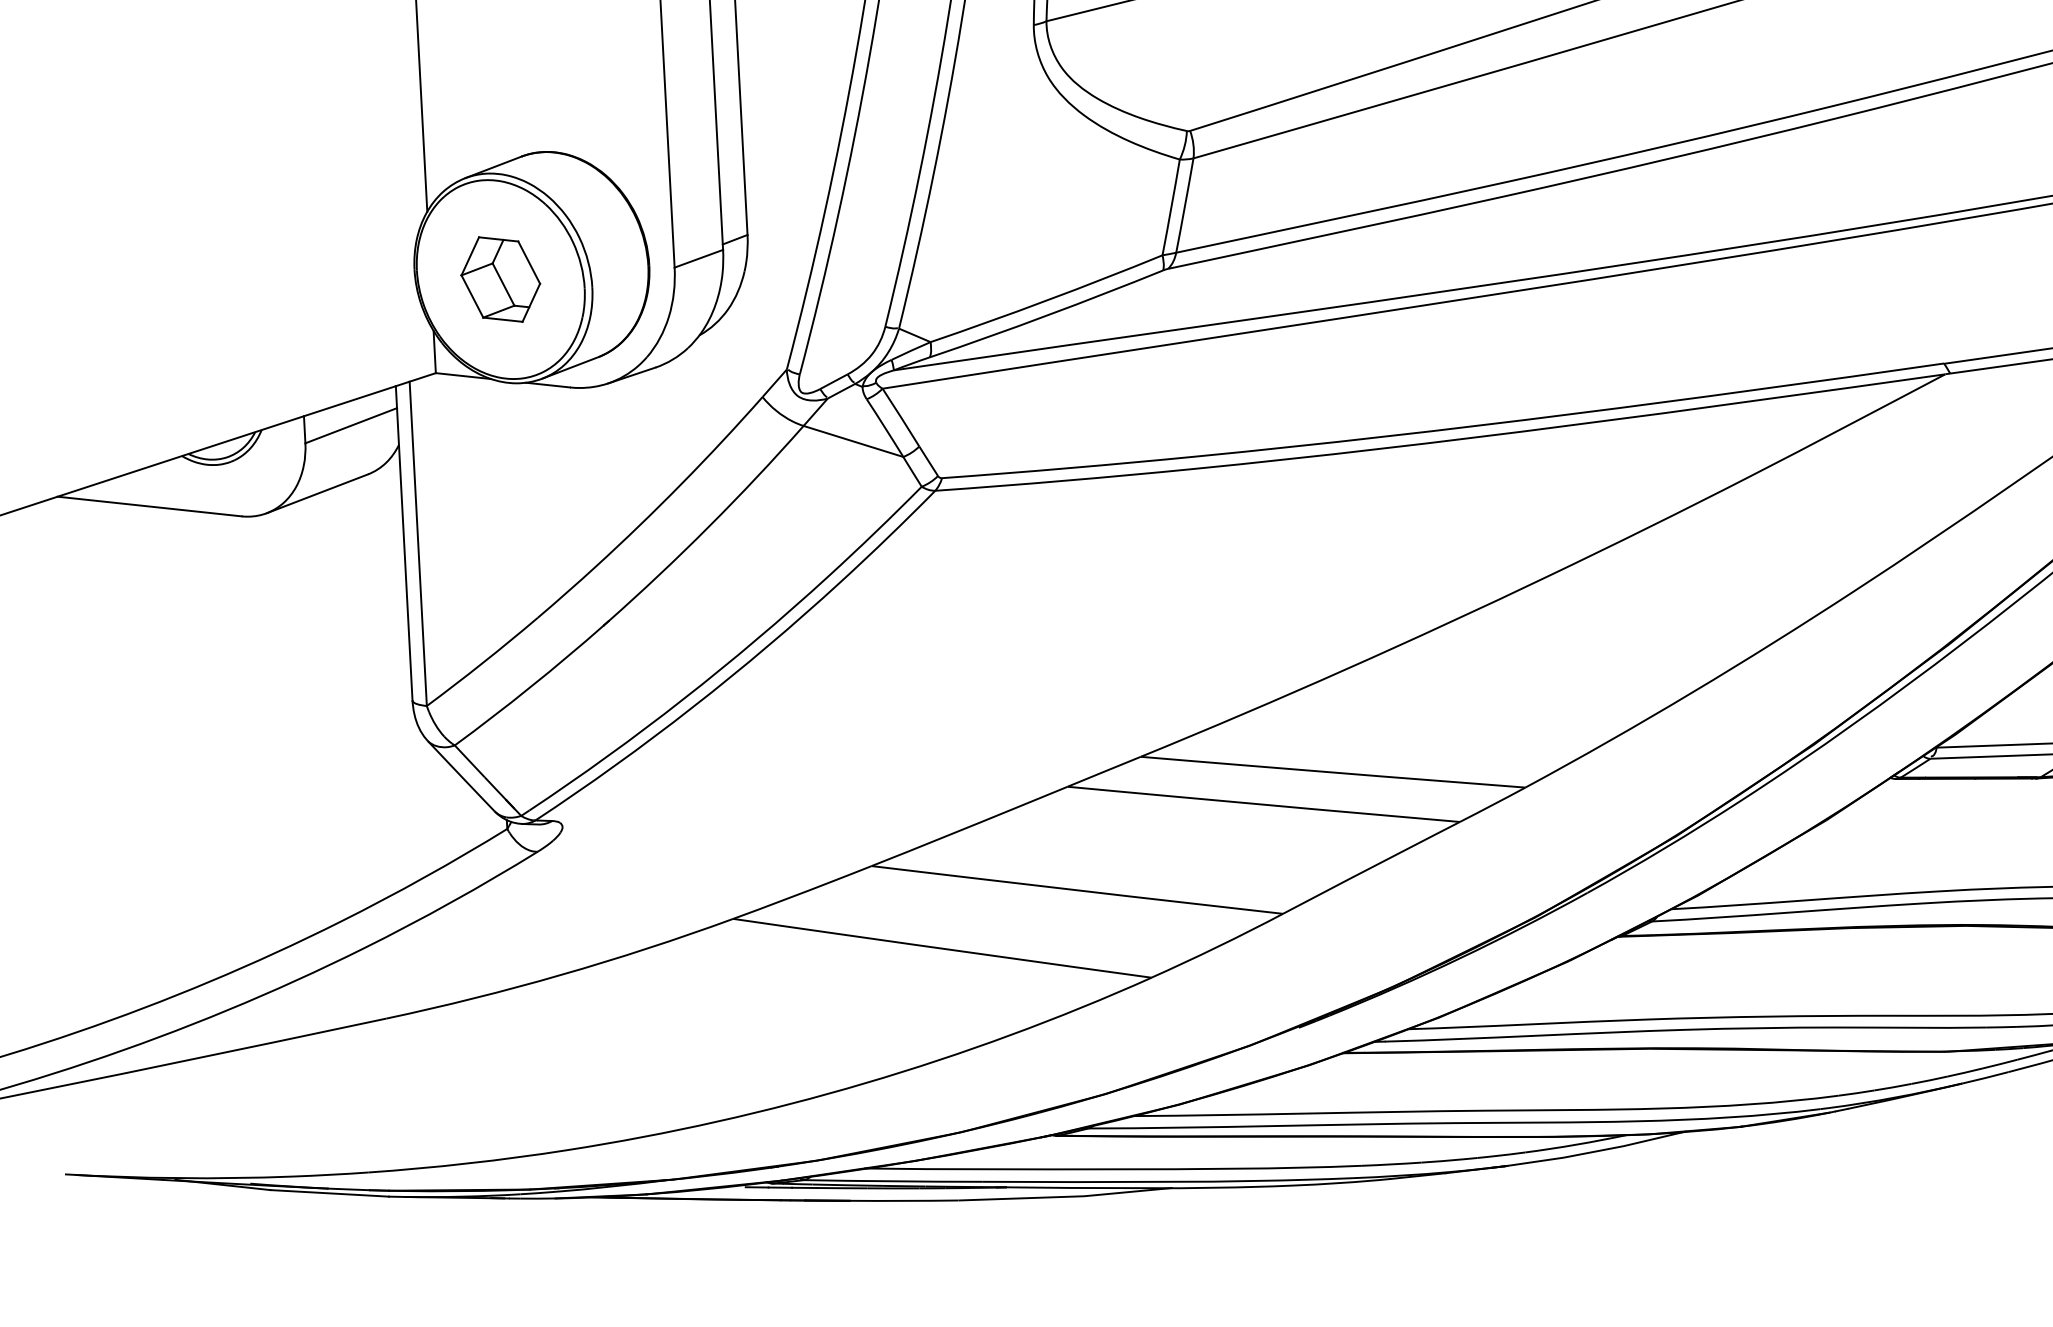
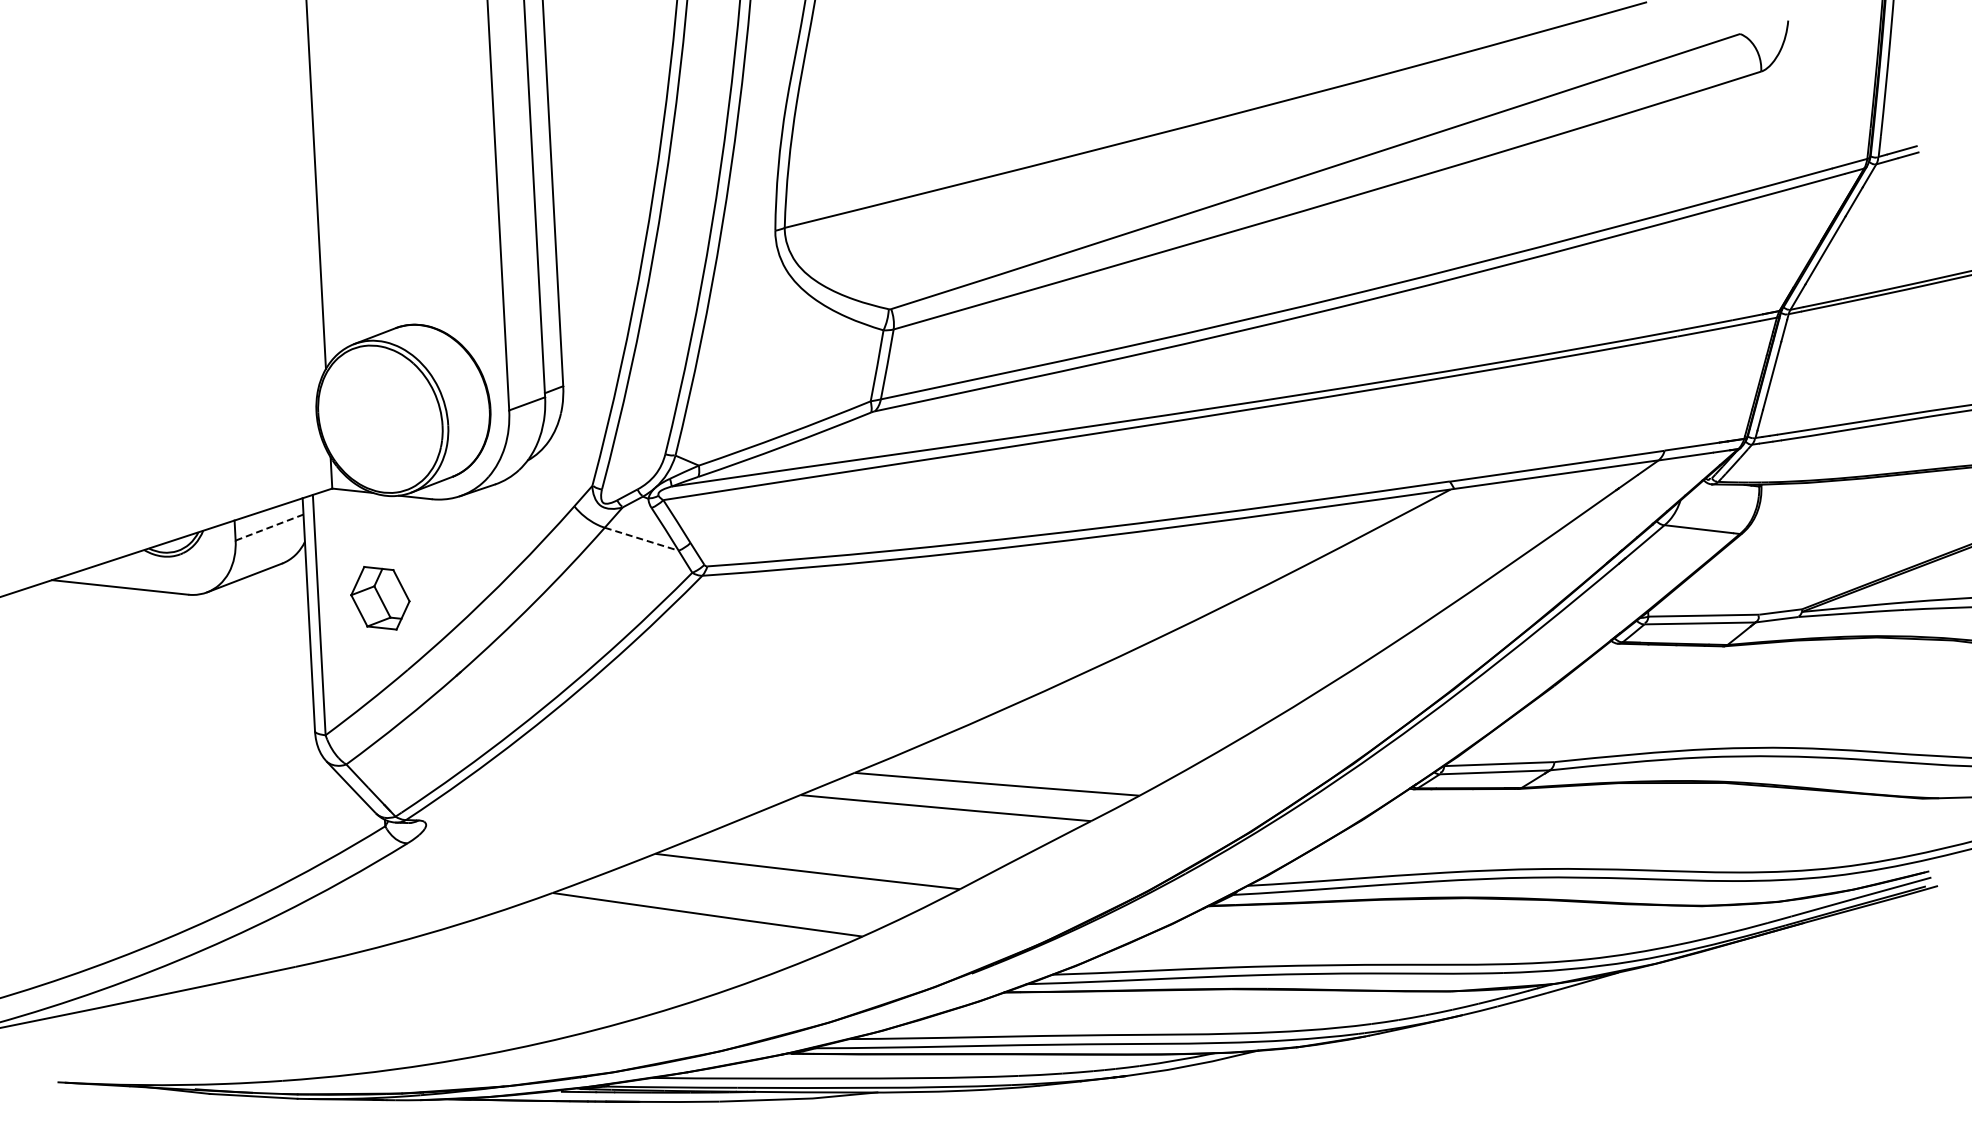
part: (500, 279) -> (380, 598), moved
line: (352, 425) -> (270, 527), solid -> dashed
line: (853, 441) -> (641, 539), solid -> dashed

